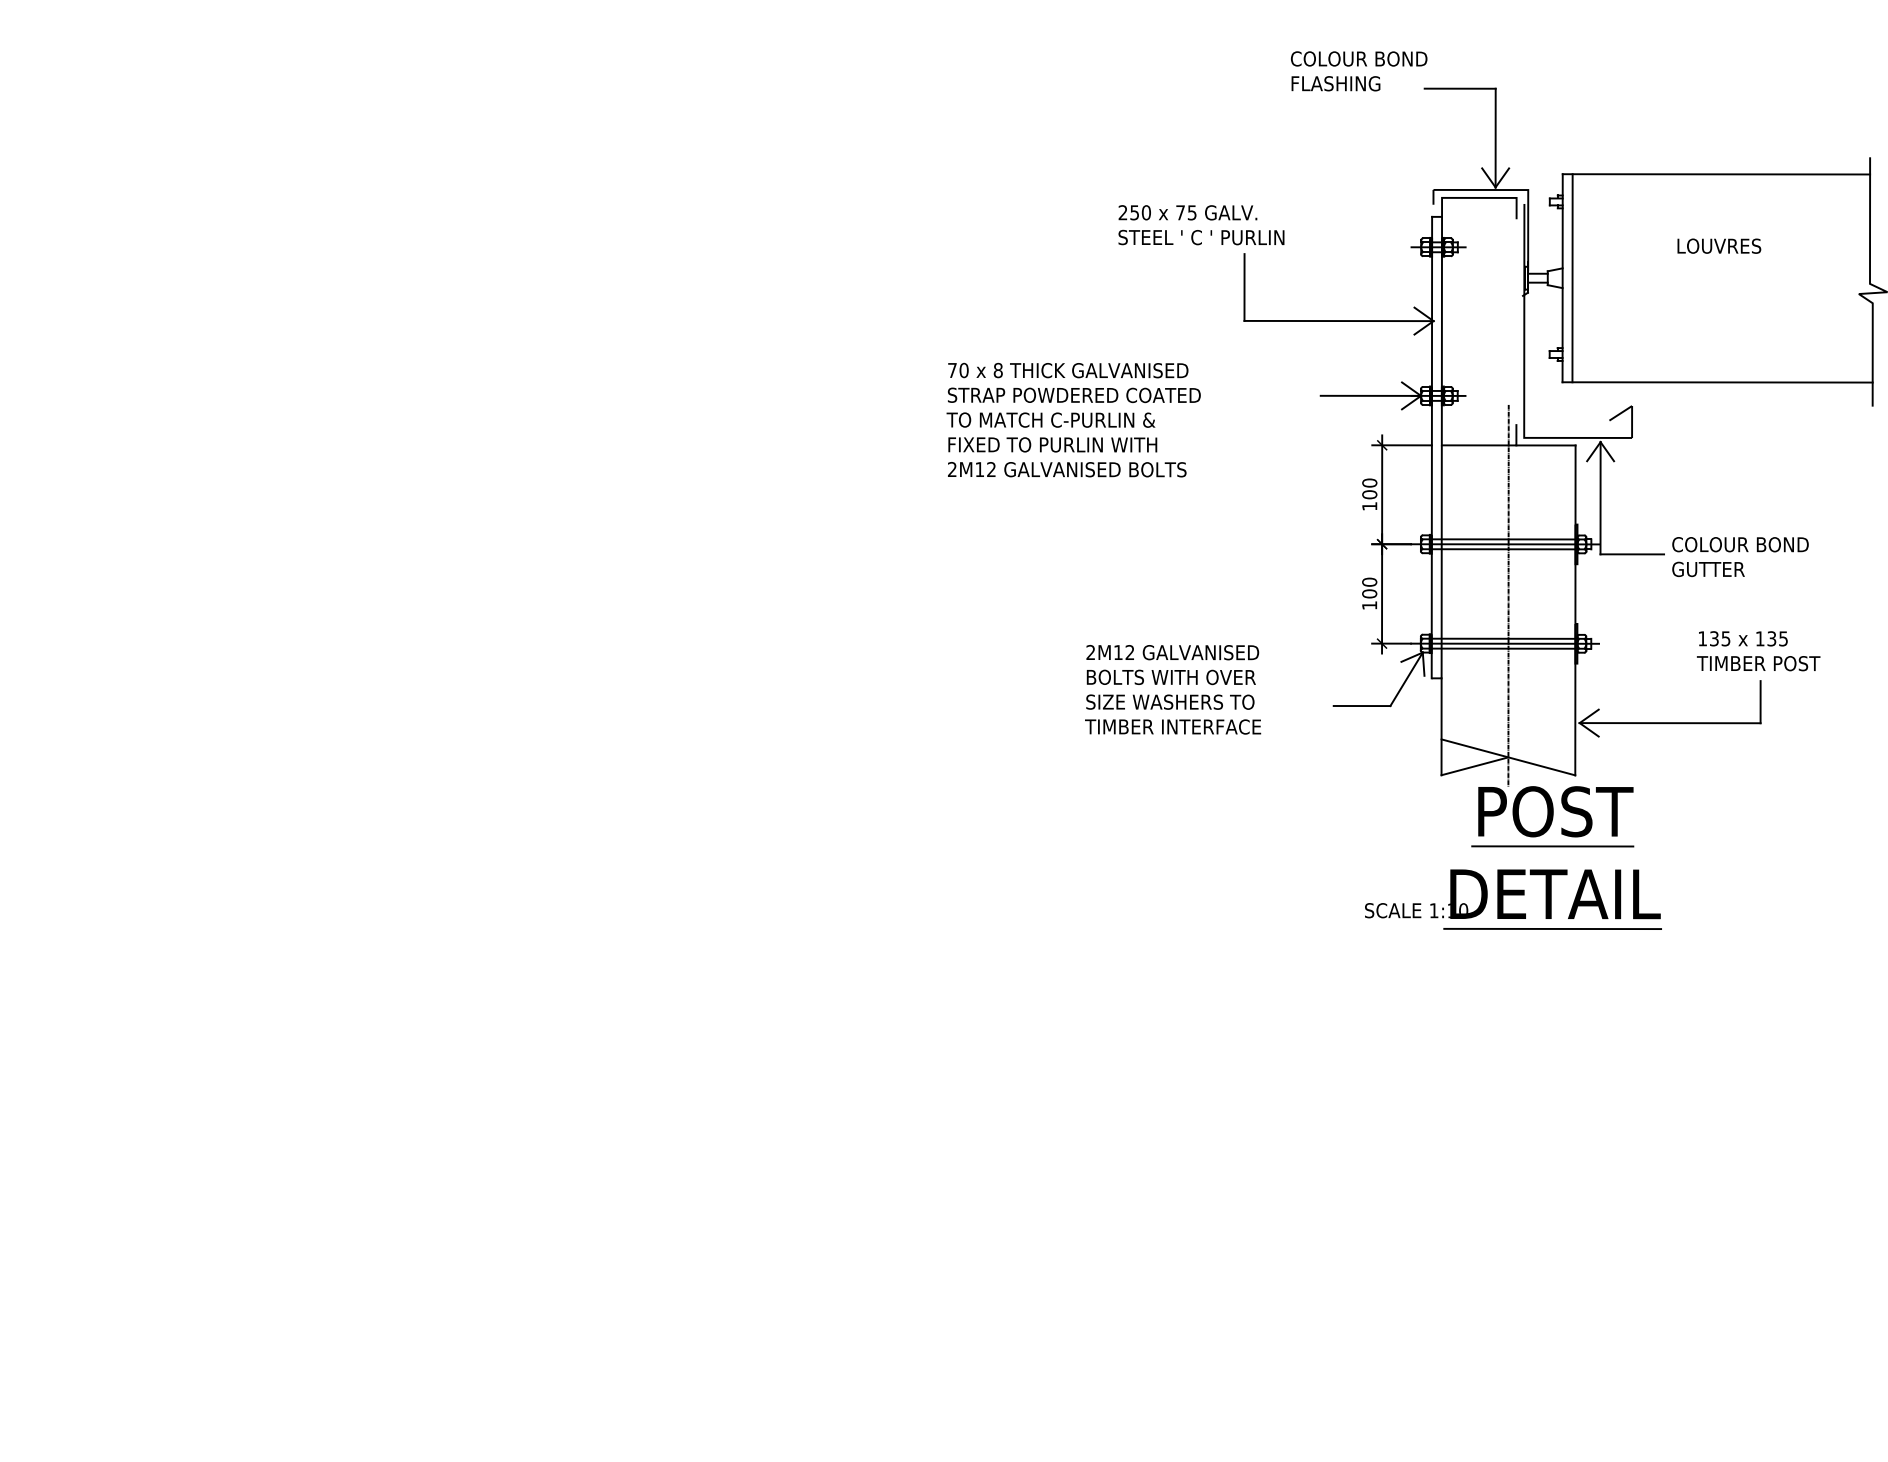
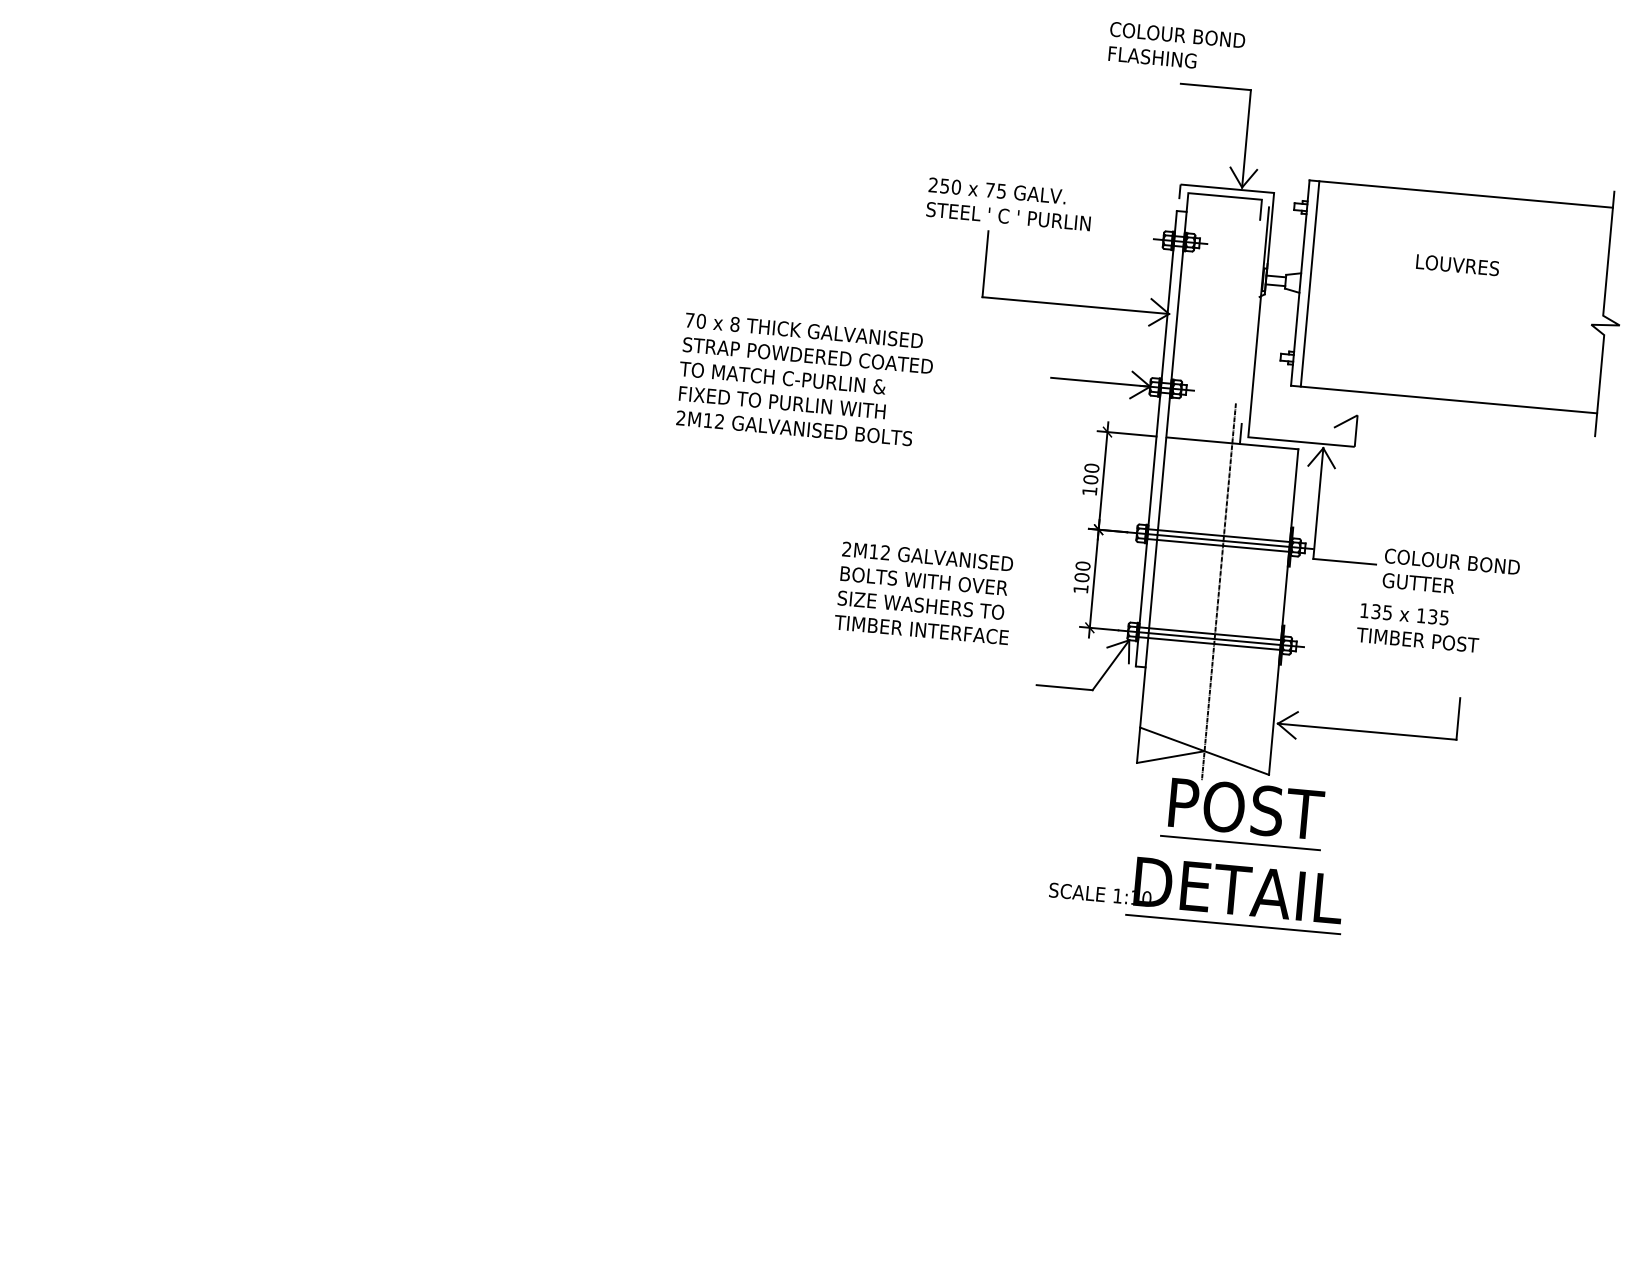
text: (1359, 71) -> (1176, 47), moved
text: (1201, 225) -> (1009, 204), moved
text: (1758, 651) -> (1418, 628), moved
text: (1173, 689) -> (925, 593), moved

